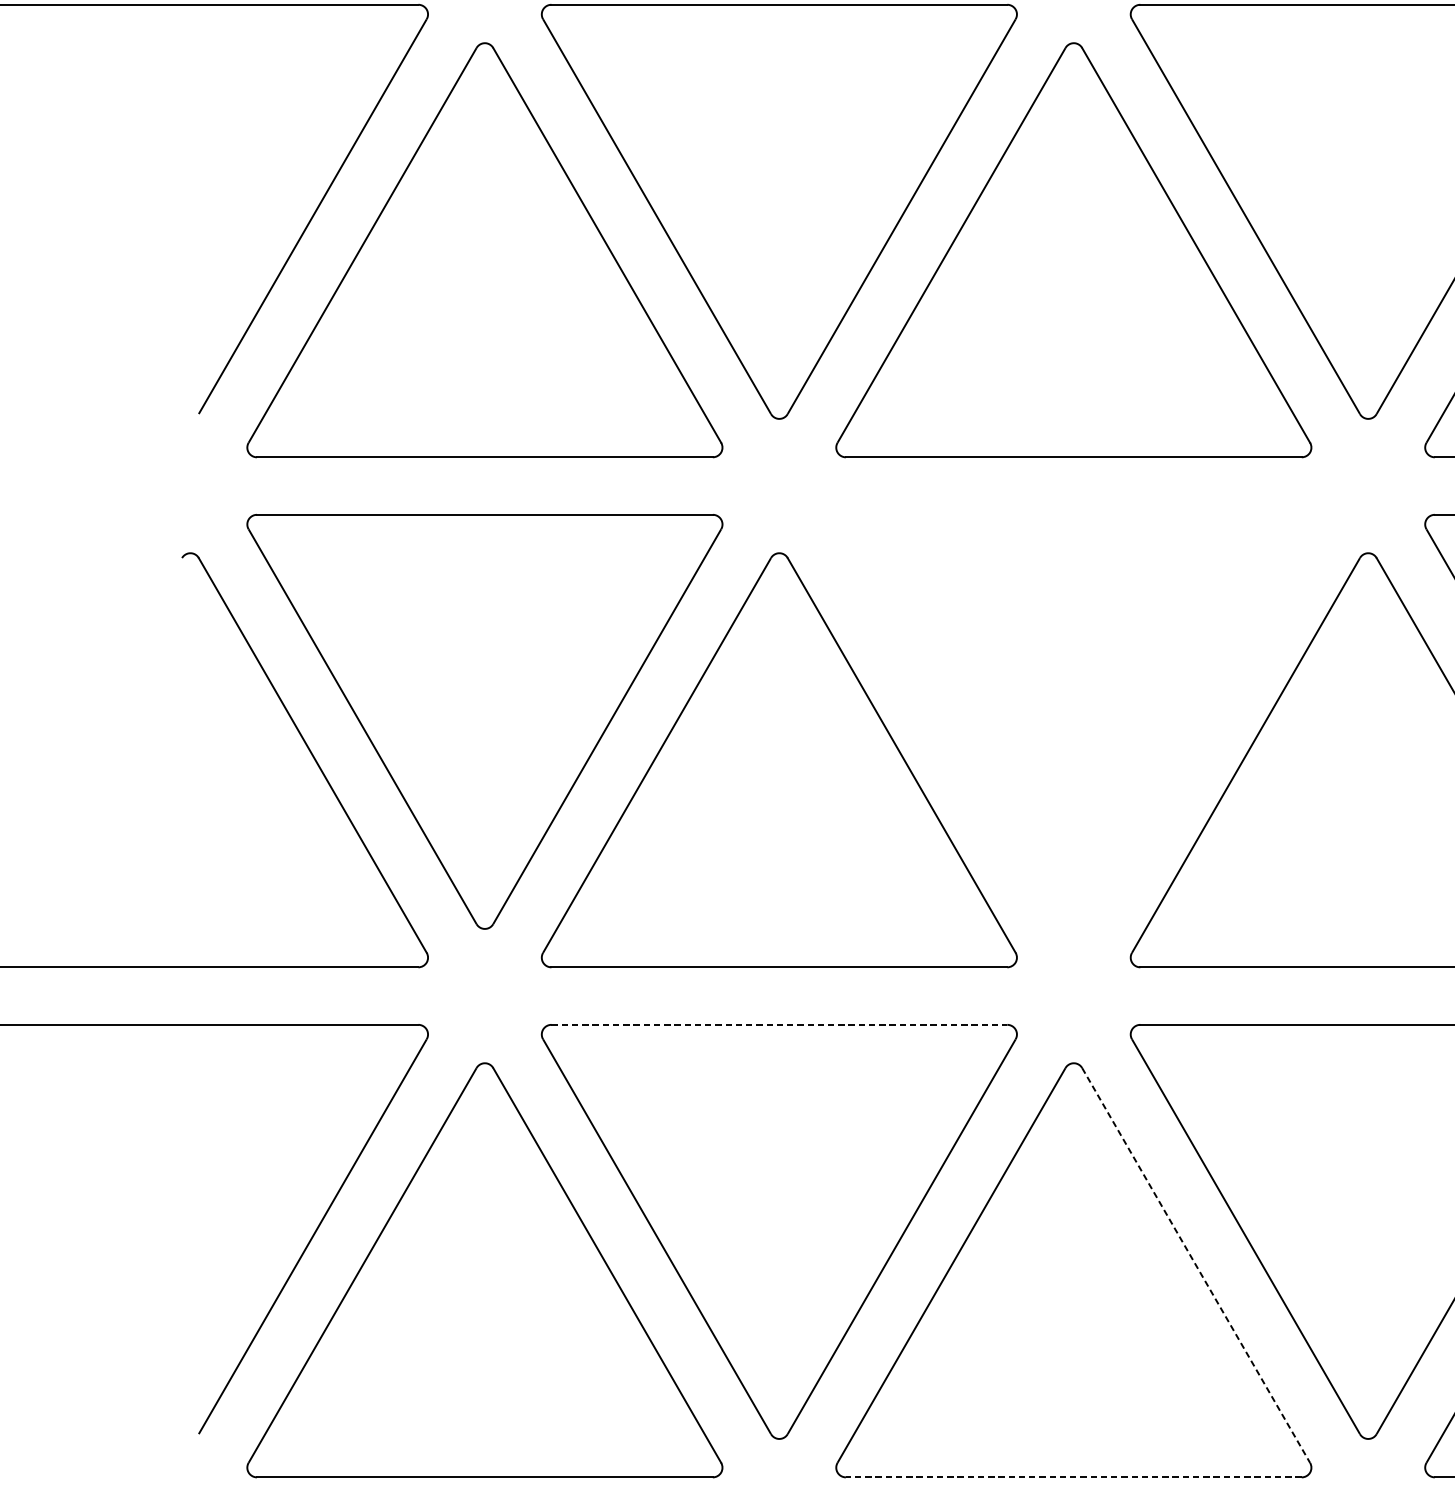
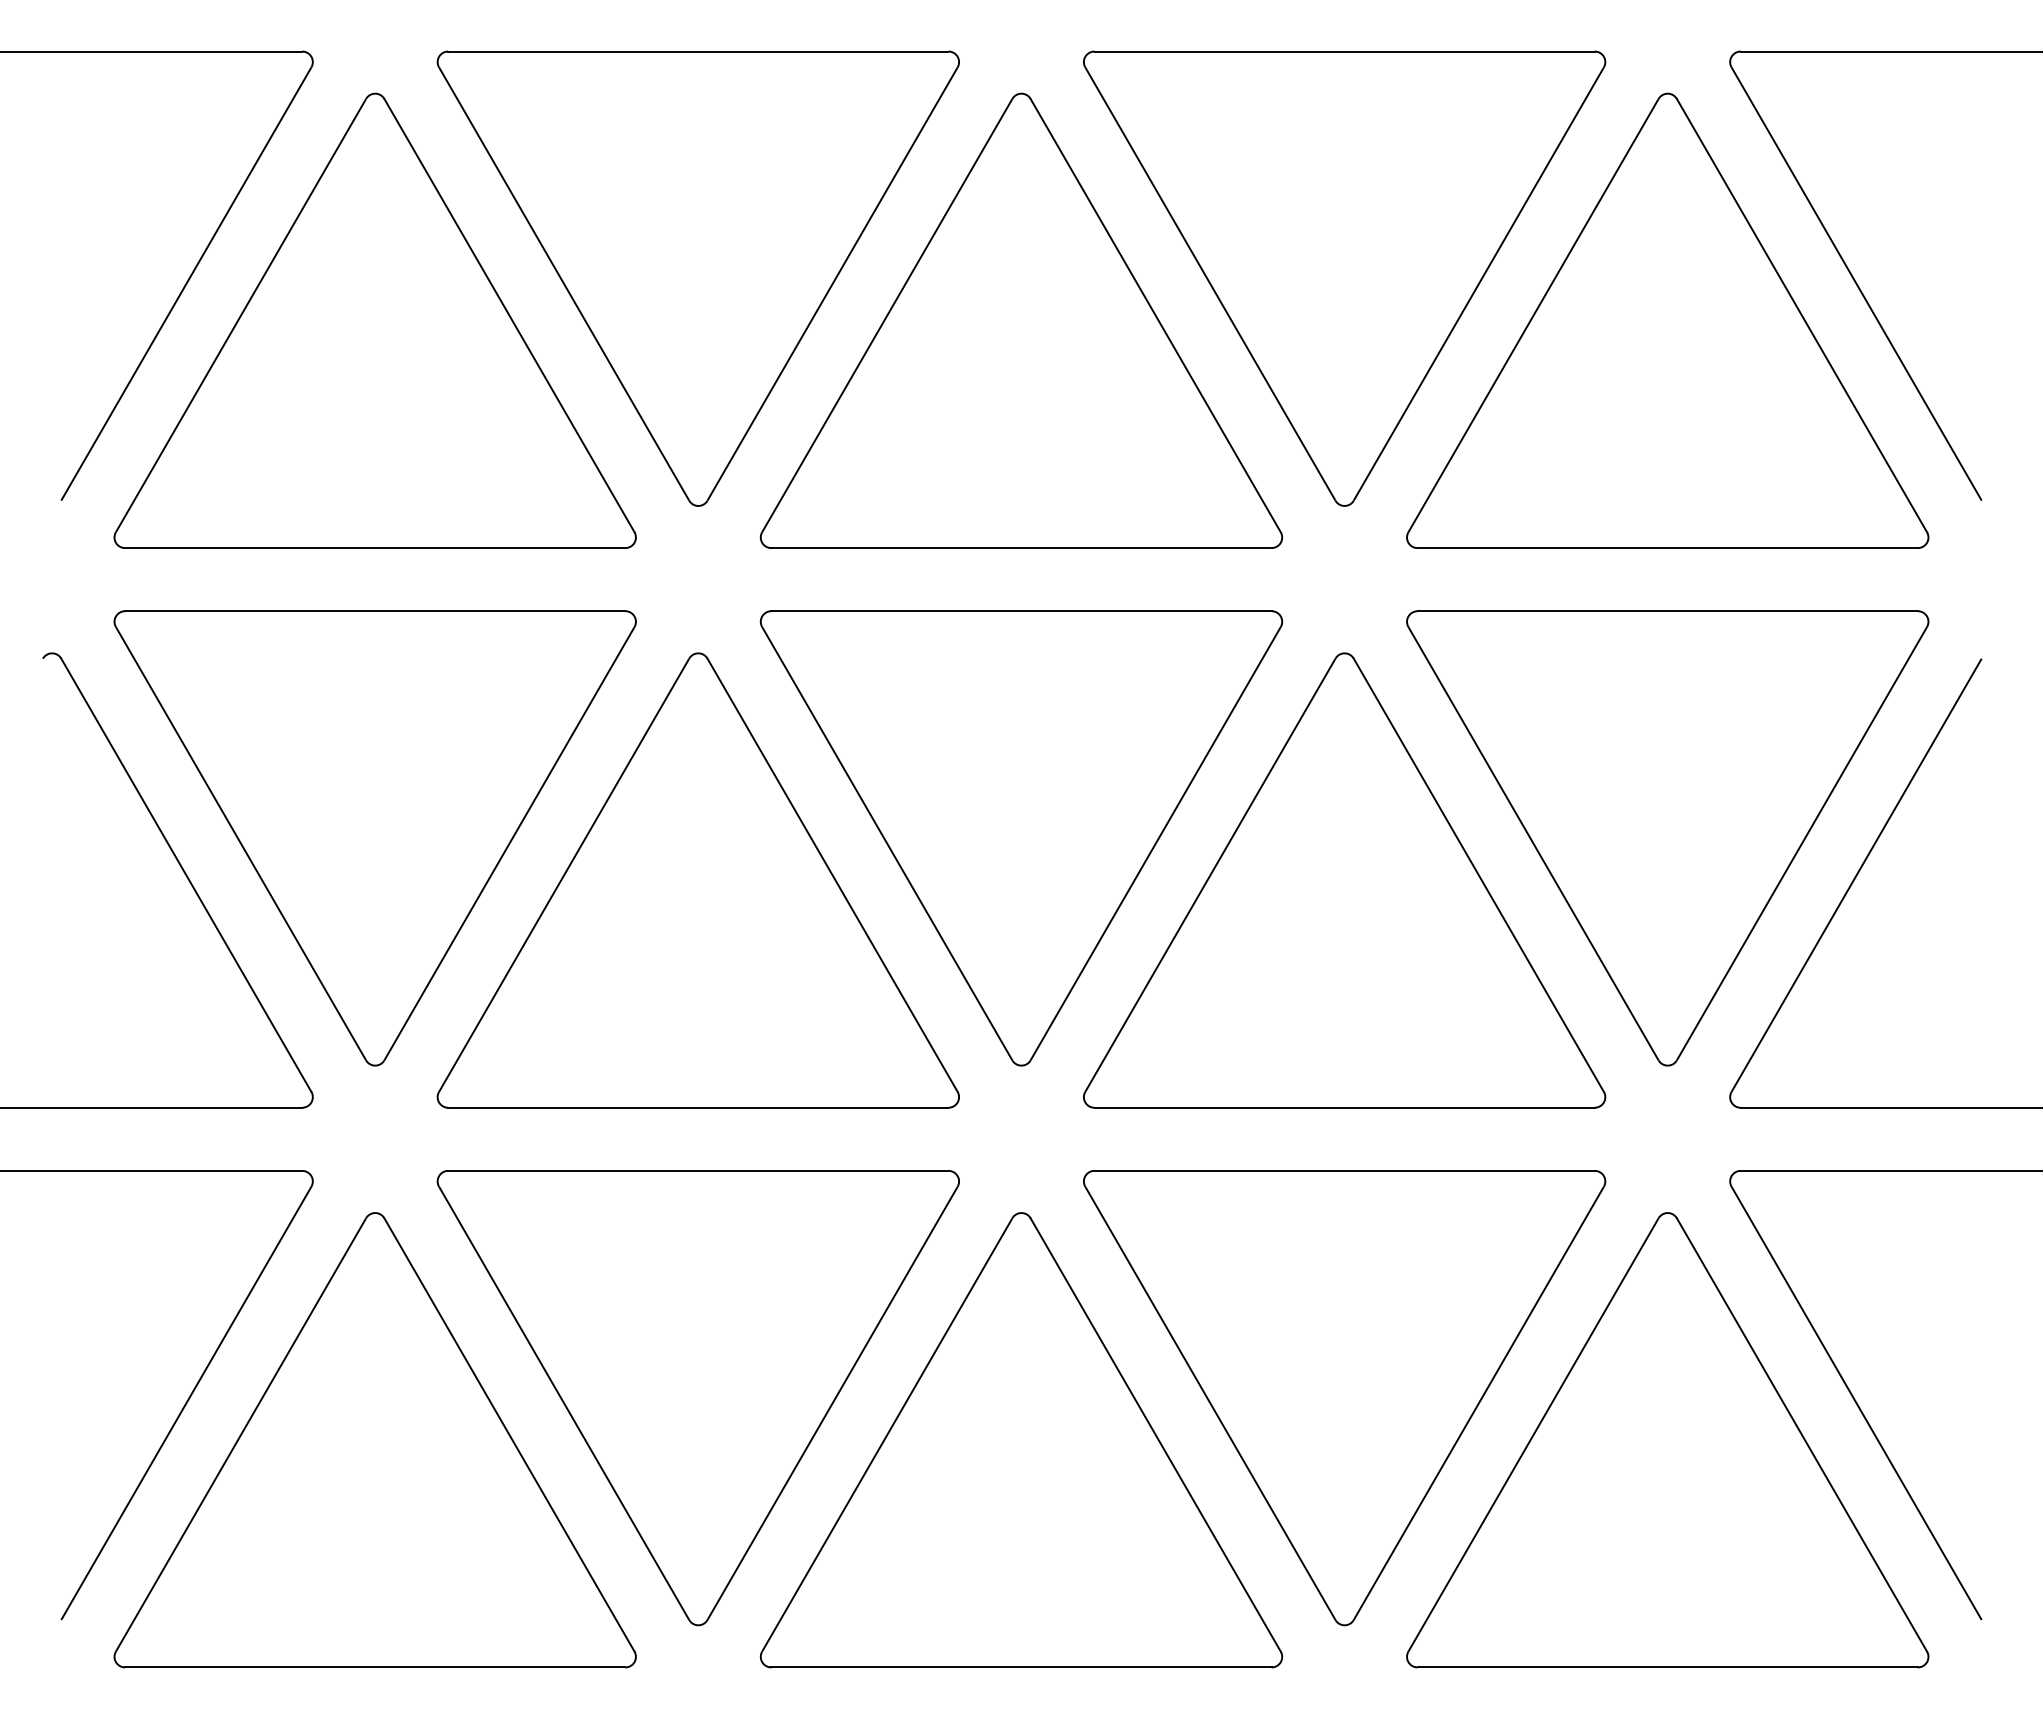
part: (1073, 721) -> (1021, 838), added
line: (779, 1024) -> (698, 1170), dashed -> solid
line: (1195, 1266) -> (1155, 1435), dashed -> solid
line: (1073, 1477) -> (1021, 1667), dashed -> solid

